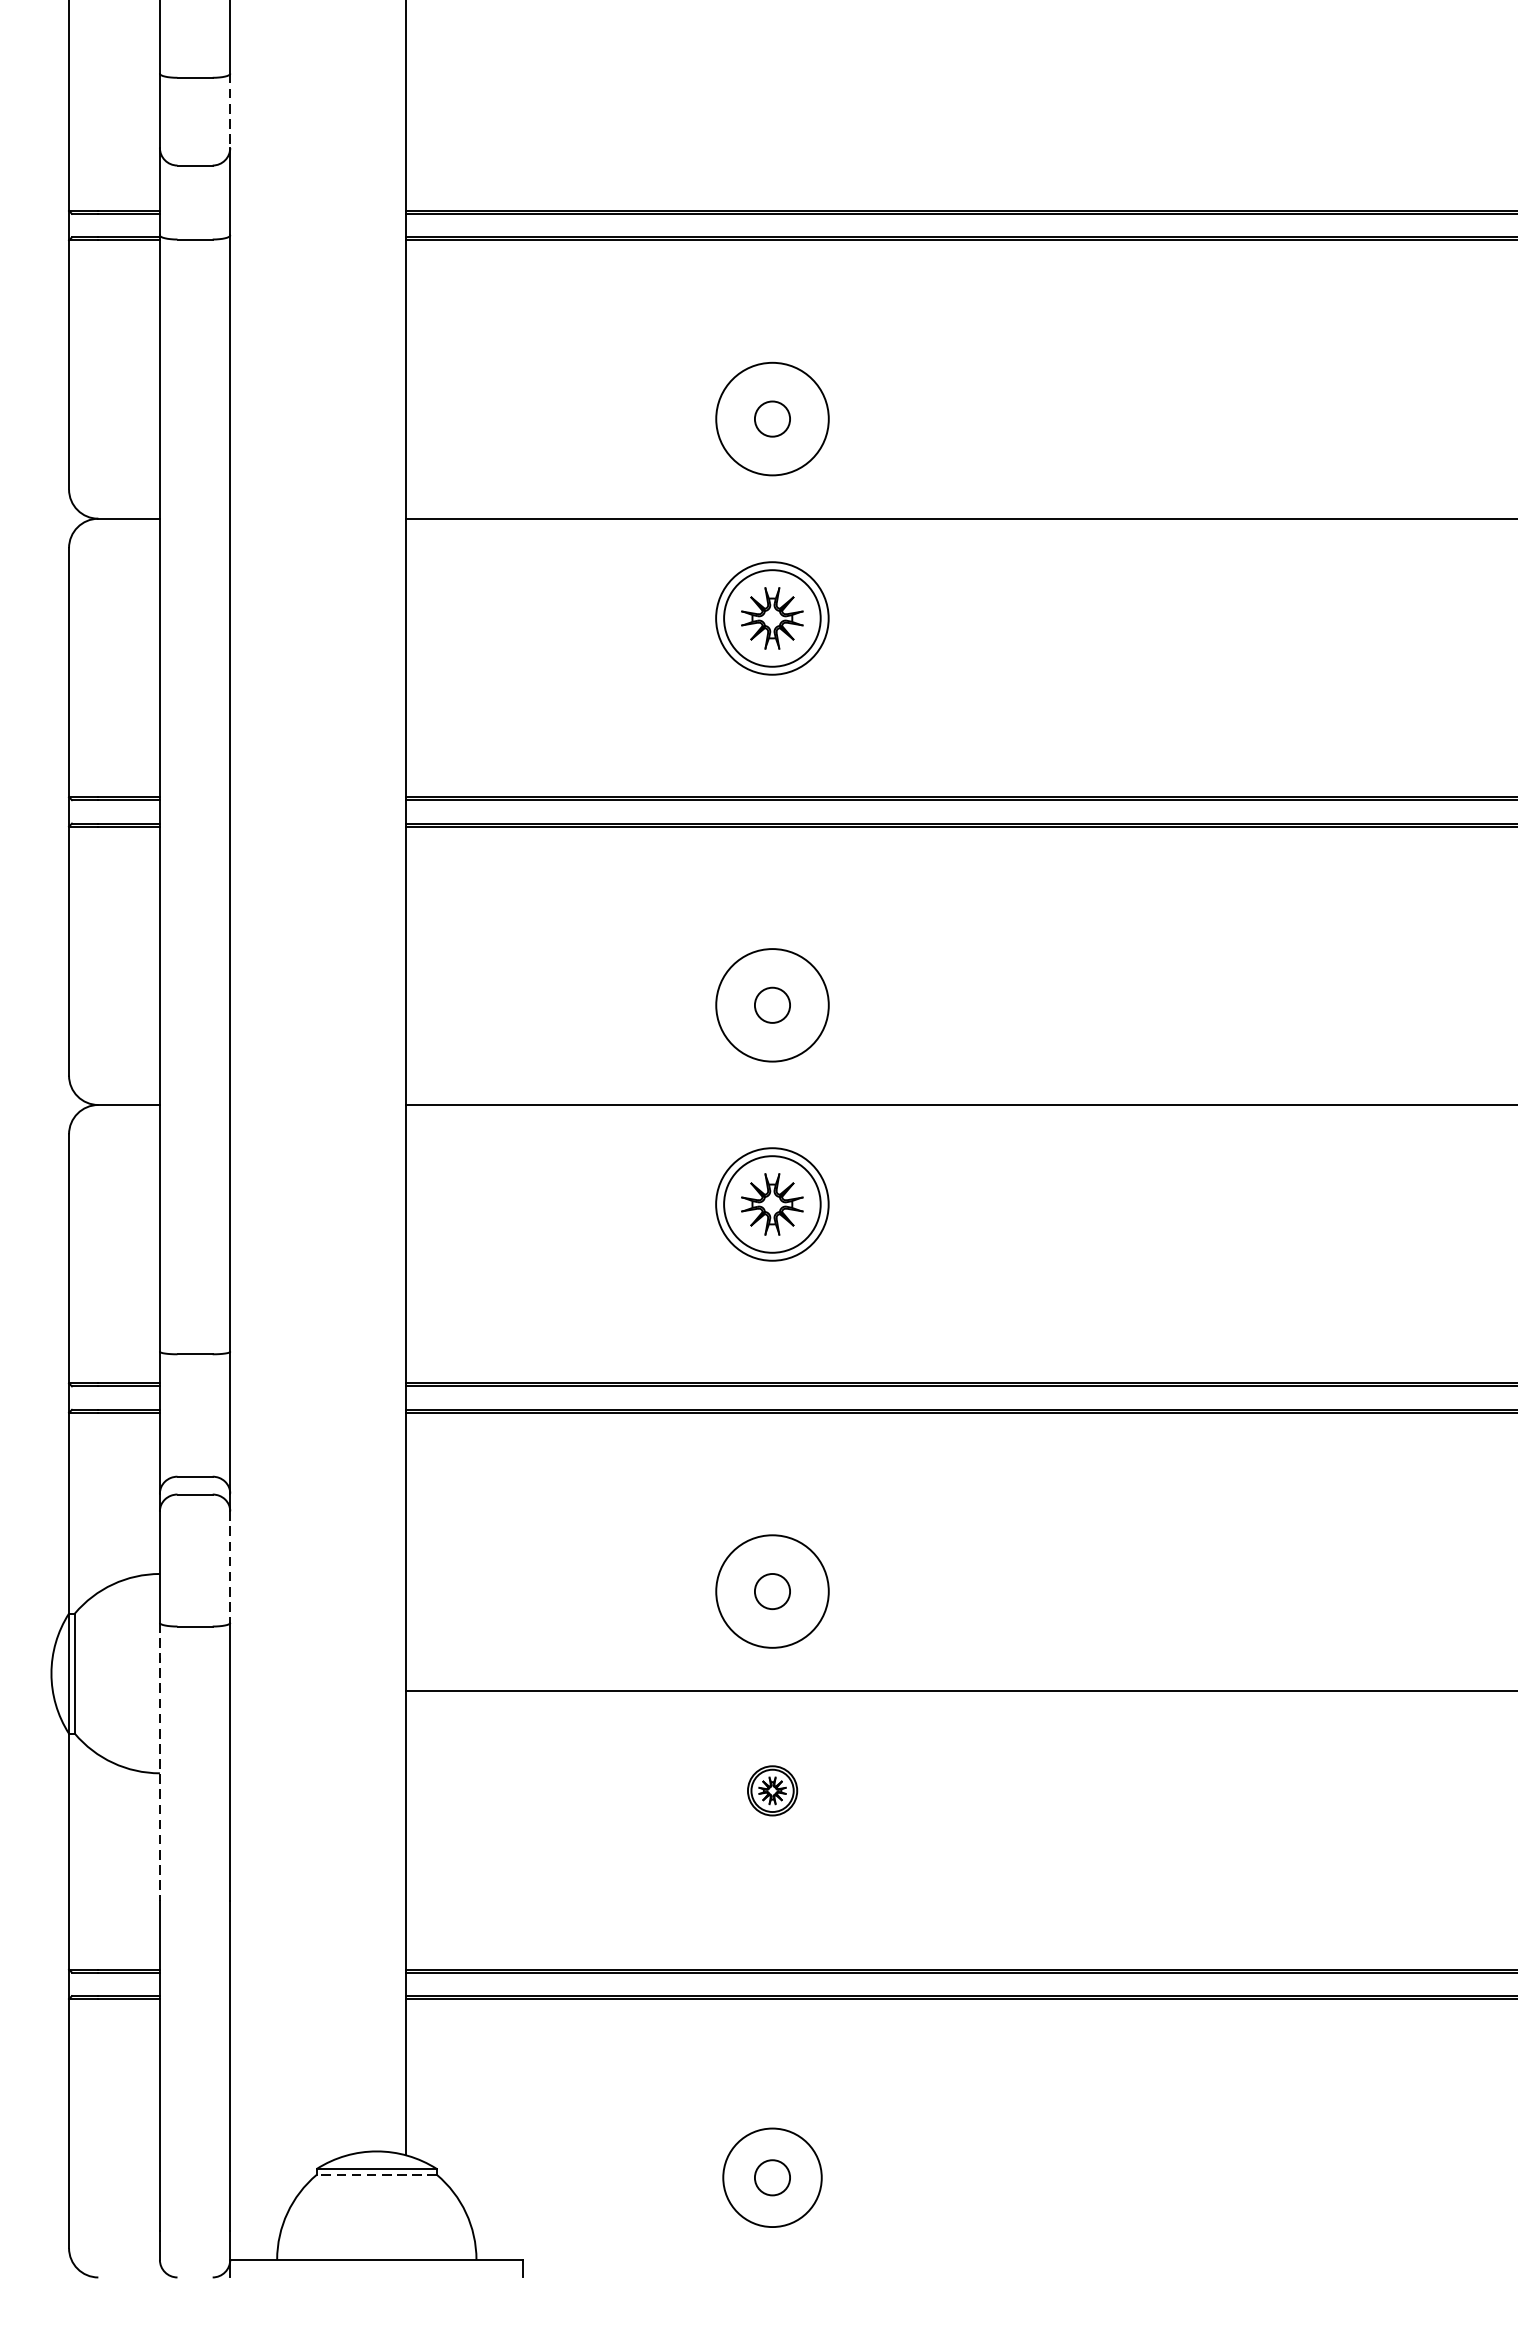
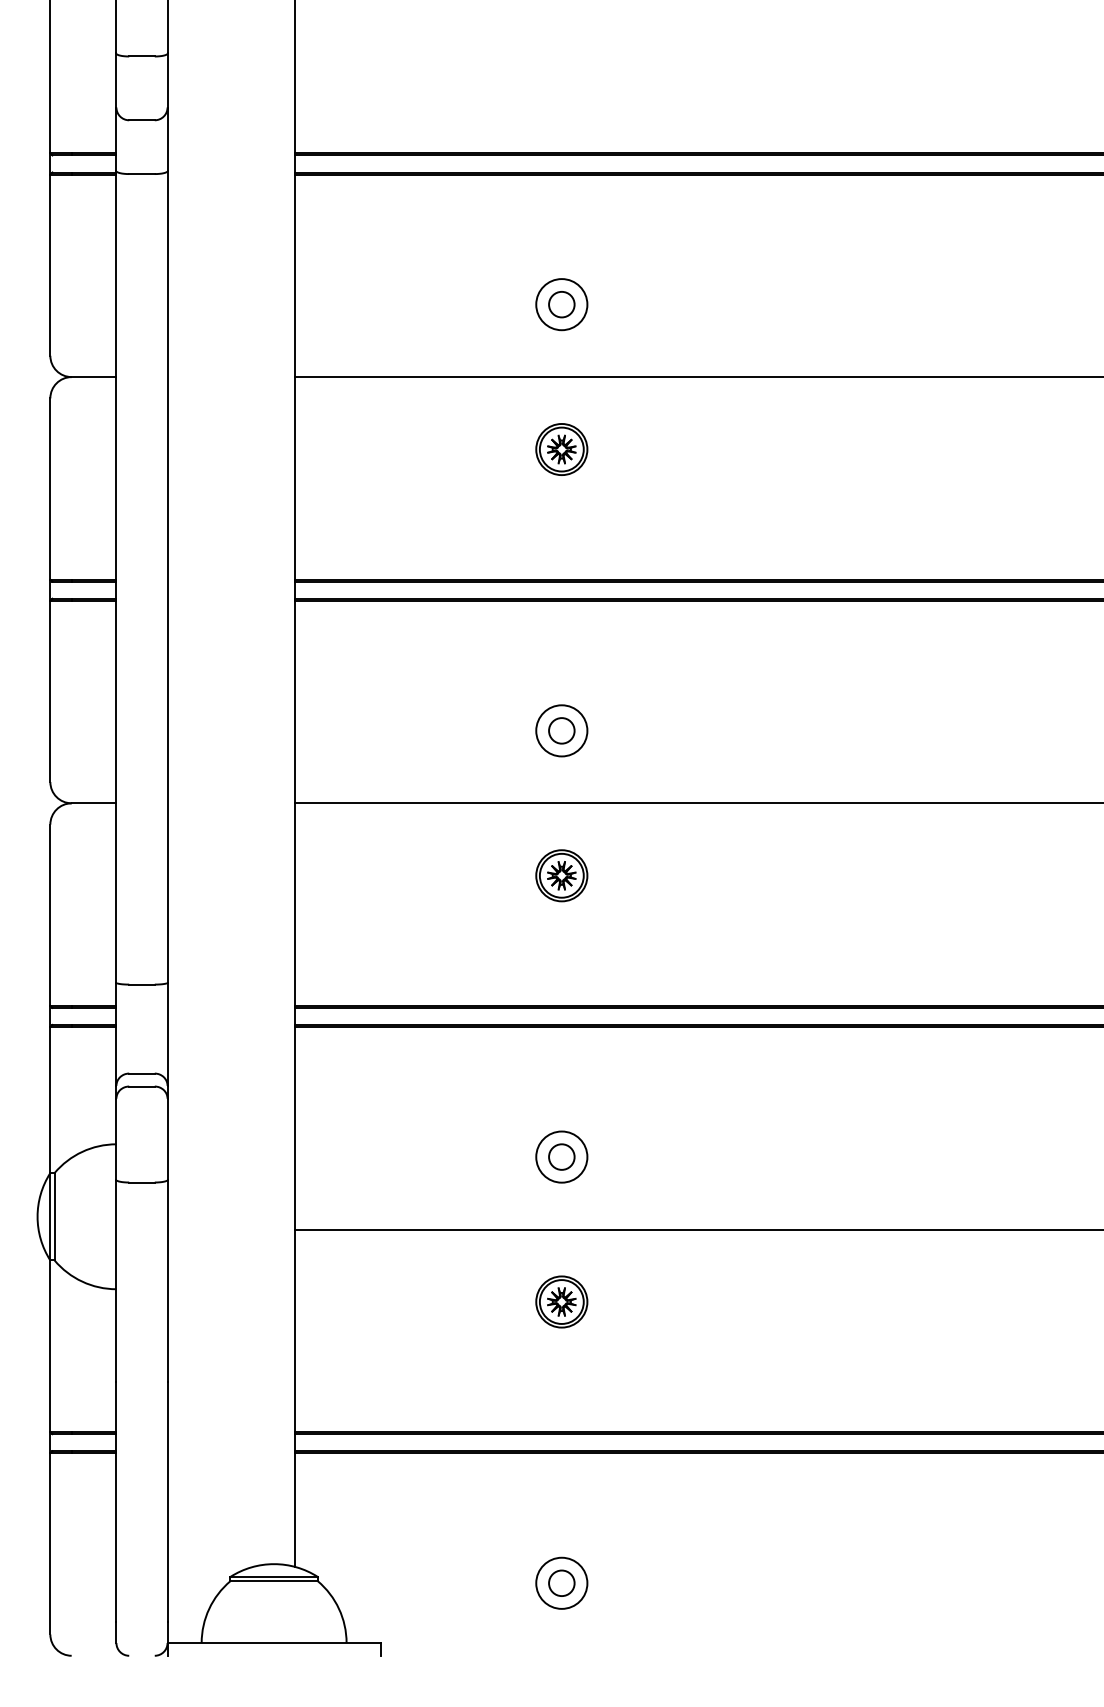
line: (230, 112) -> (167, 81), dashed -> solid
circle: (772, 418) -> (561, 304), size x0.62
part: (772, 618) -> (561, 449), size x0.62
circle: (772, 1004) -> (561, 730), size x0.62
part: (772, 1204) -> (561, 875), size x0.62
line: (230, 1567) -> (167, 1139), dashed -> solid
circle: (772, 1590) -> (561, 1156), size x0.62
line: (160, 1762) -> (116, 1281), dashed -> solid
part: (772, 1790) -> (561, 1301), size x1.43
line: (377, 2175) -> (274, 1581), dashed -> solid
circle: (772, 2176) -> (561, 1582), size x0.71

